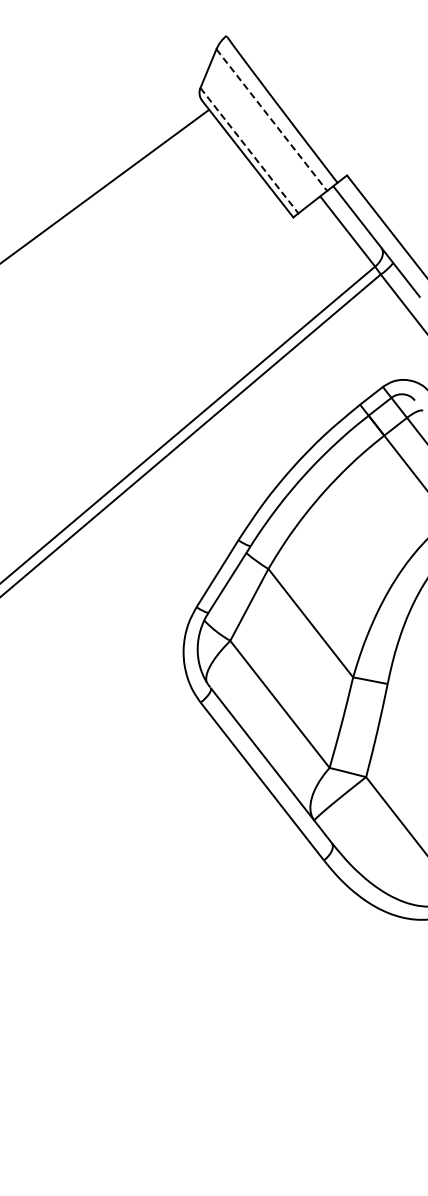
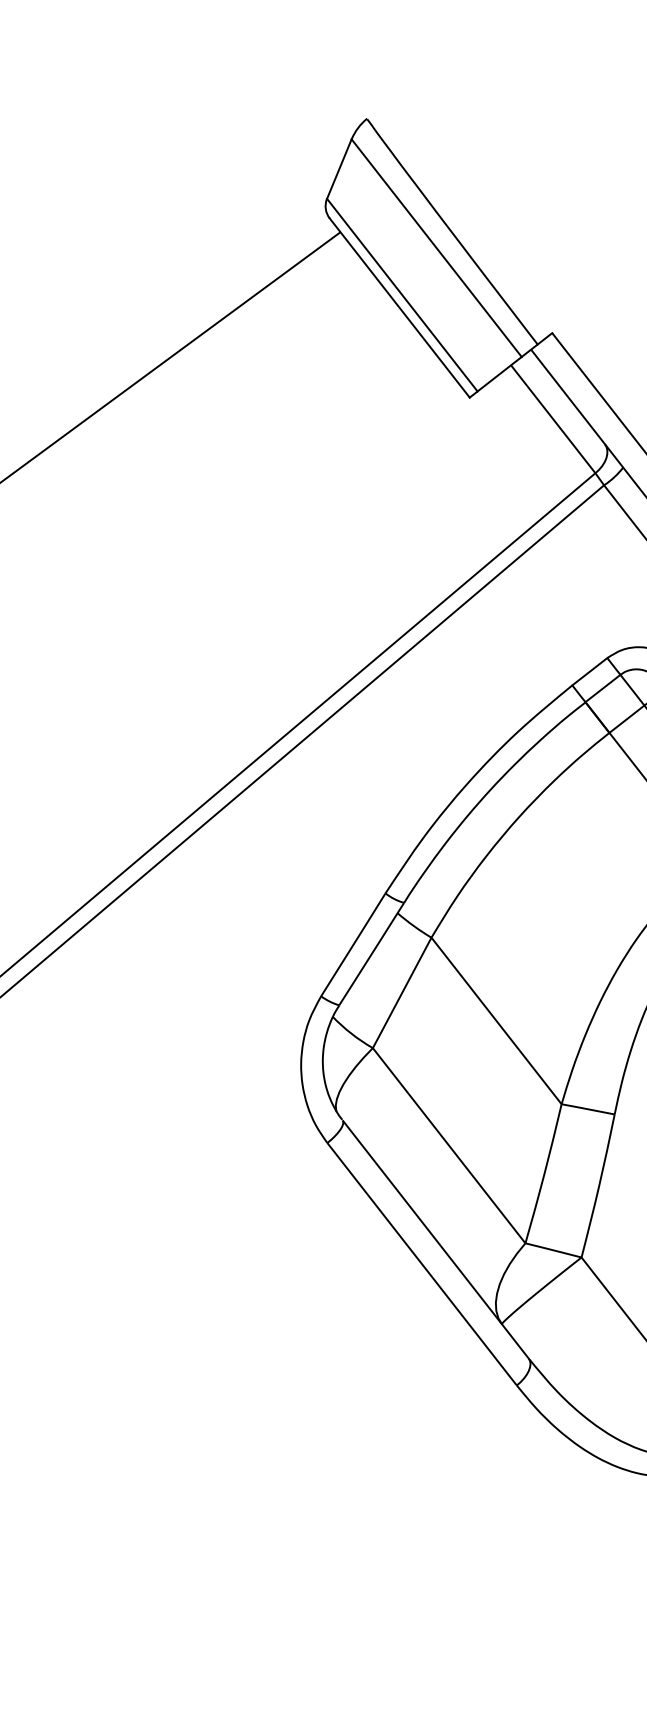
line: (271, 120) -> (436, 248), dashed -> solid
line: (249, 150) -> (402, 294), dashed -> solid

